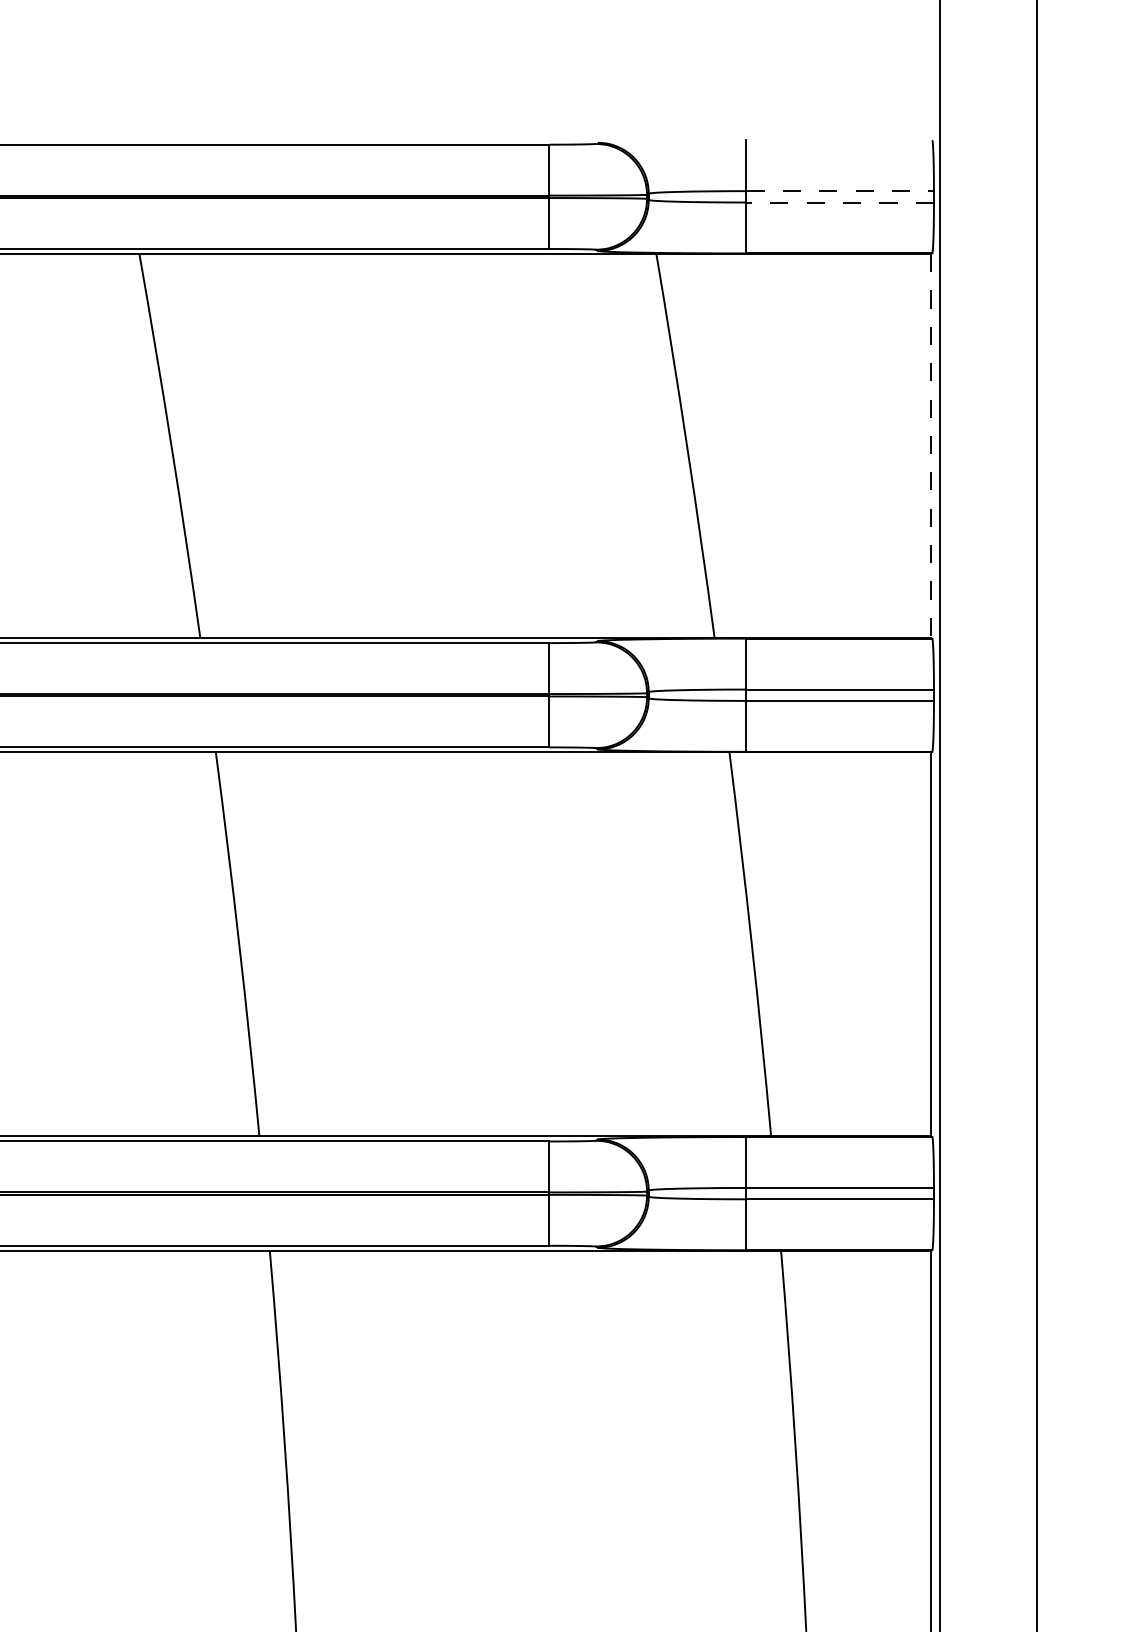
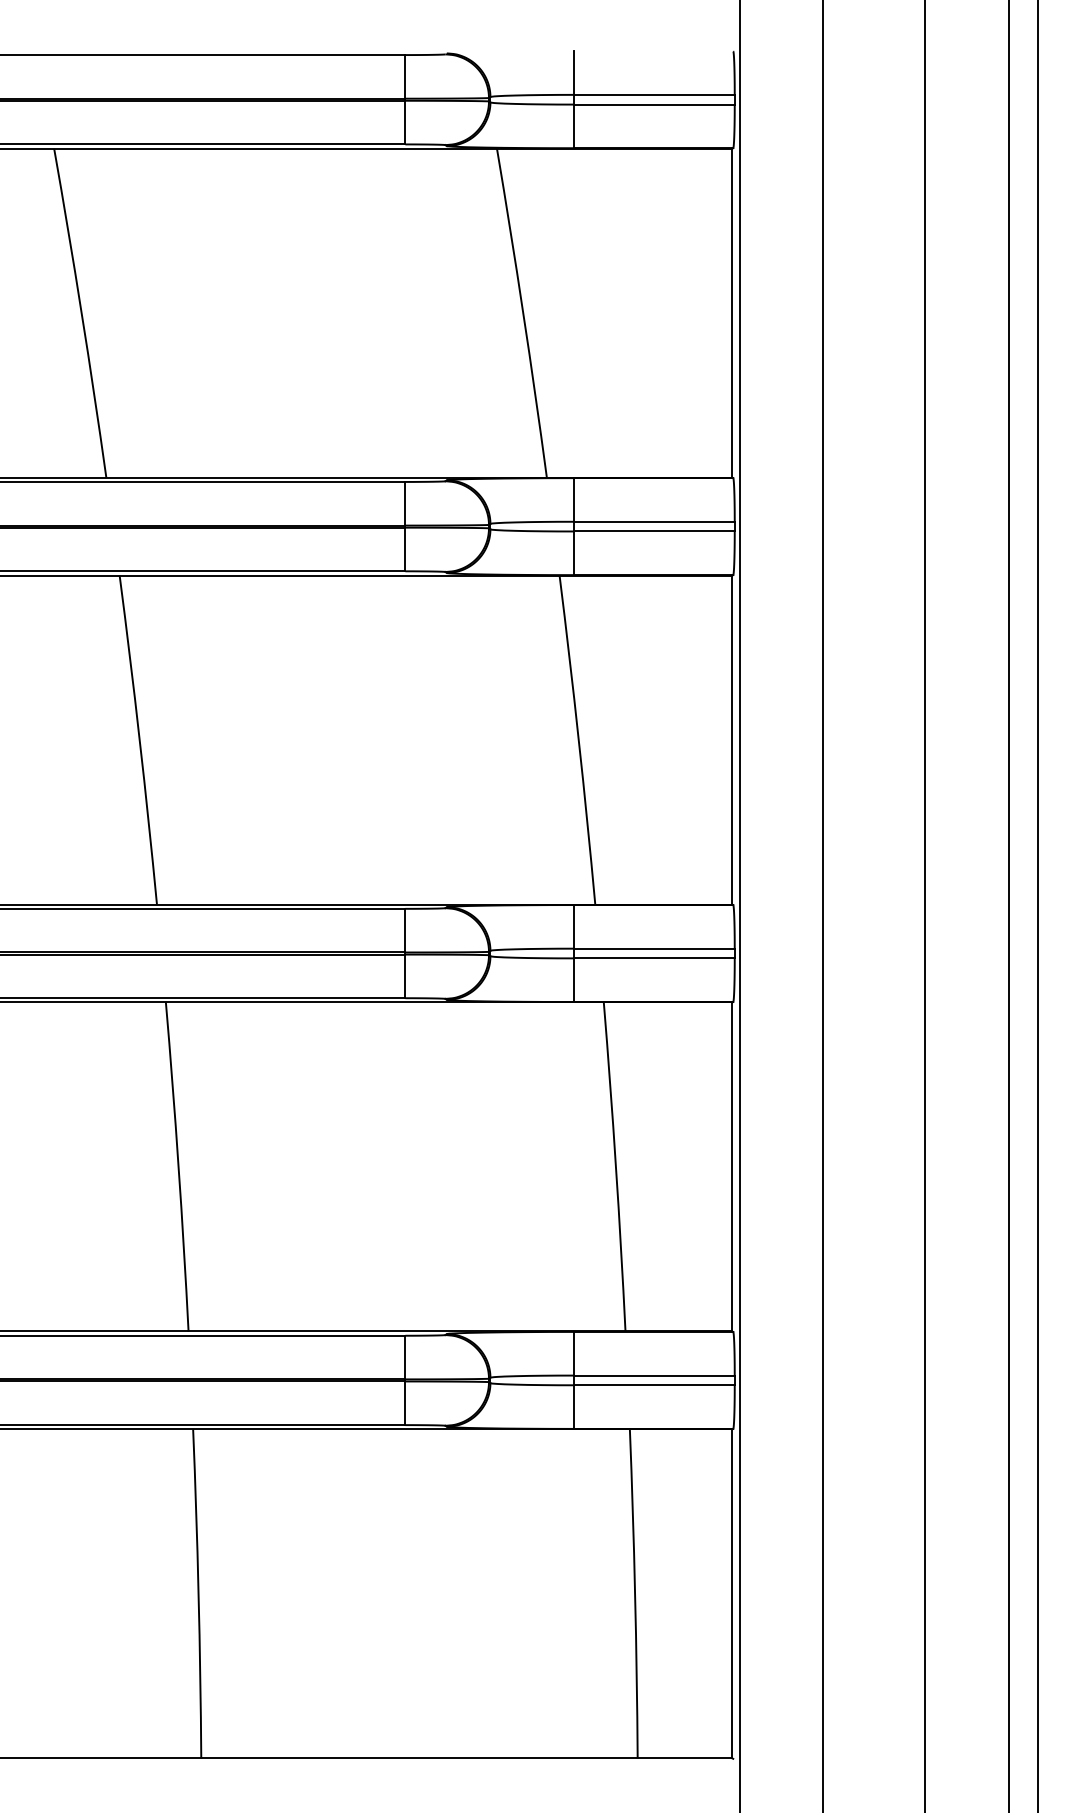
line: (840, 190) -> (654, 94), dashed -> solid
line: (839, 202) -> (653, 104), dashed -> solid
line: (931, 446) -> (732, 313), dashed -> solid

